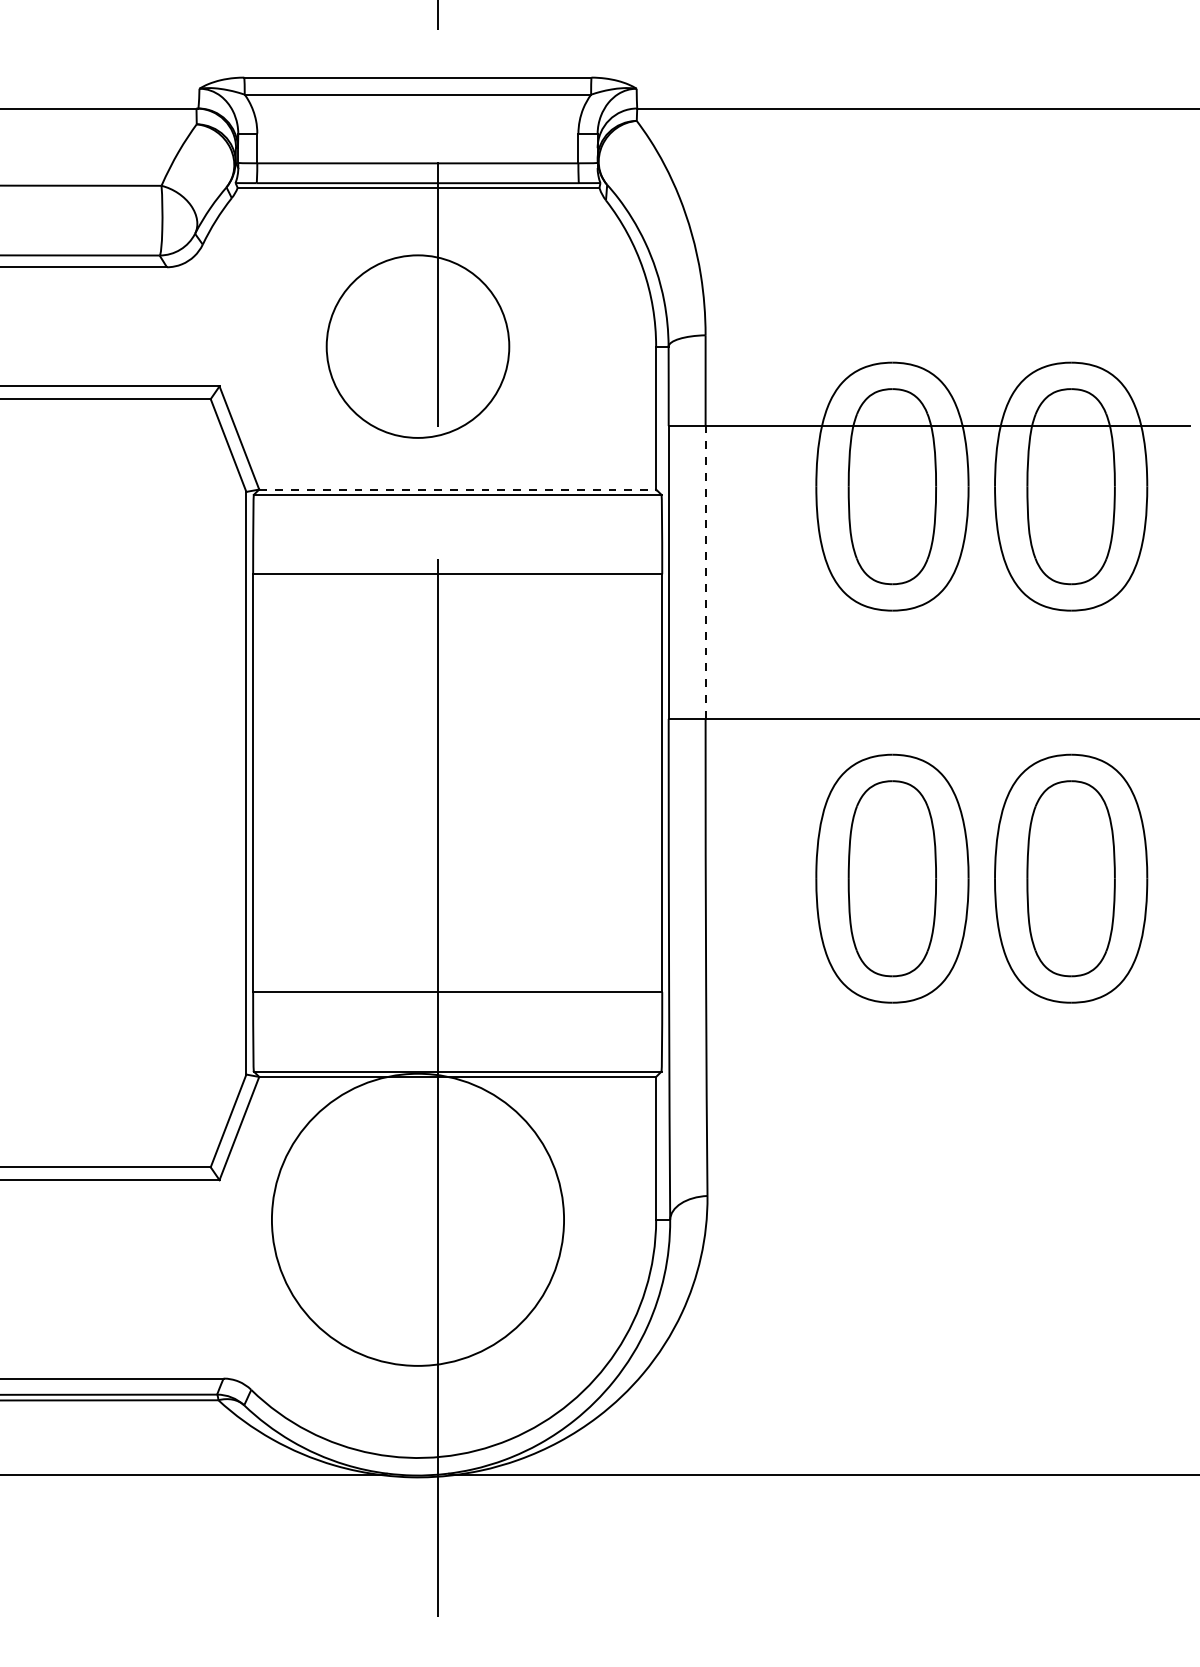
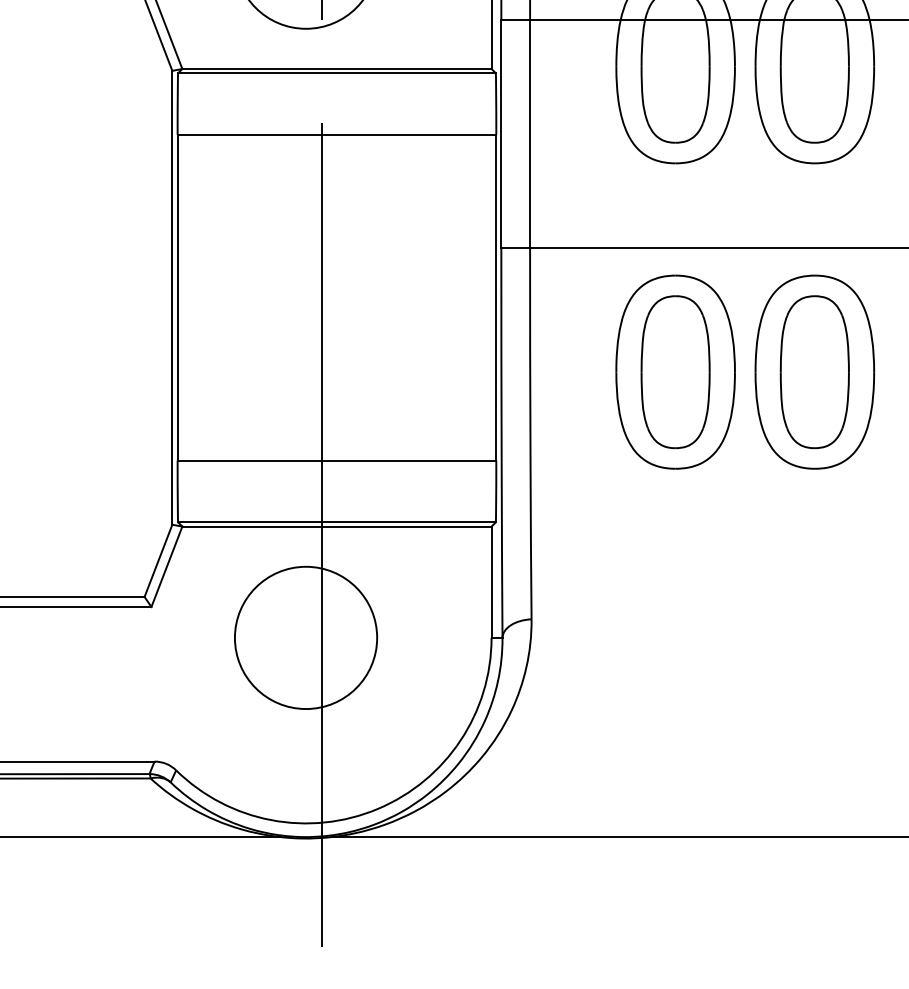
line: (458, 489) -> (337, 68), dashed -> solid
line: (705, 571) -> (530, 132), dashed -> solid
circle: (417, 1219) -> (305, 637), size x0.62

